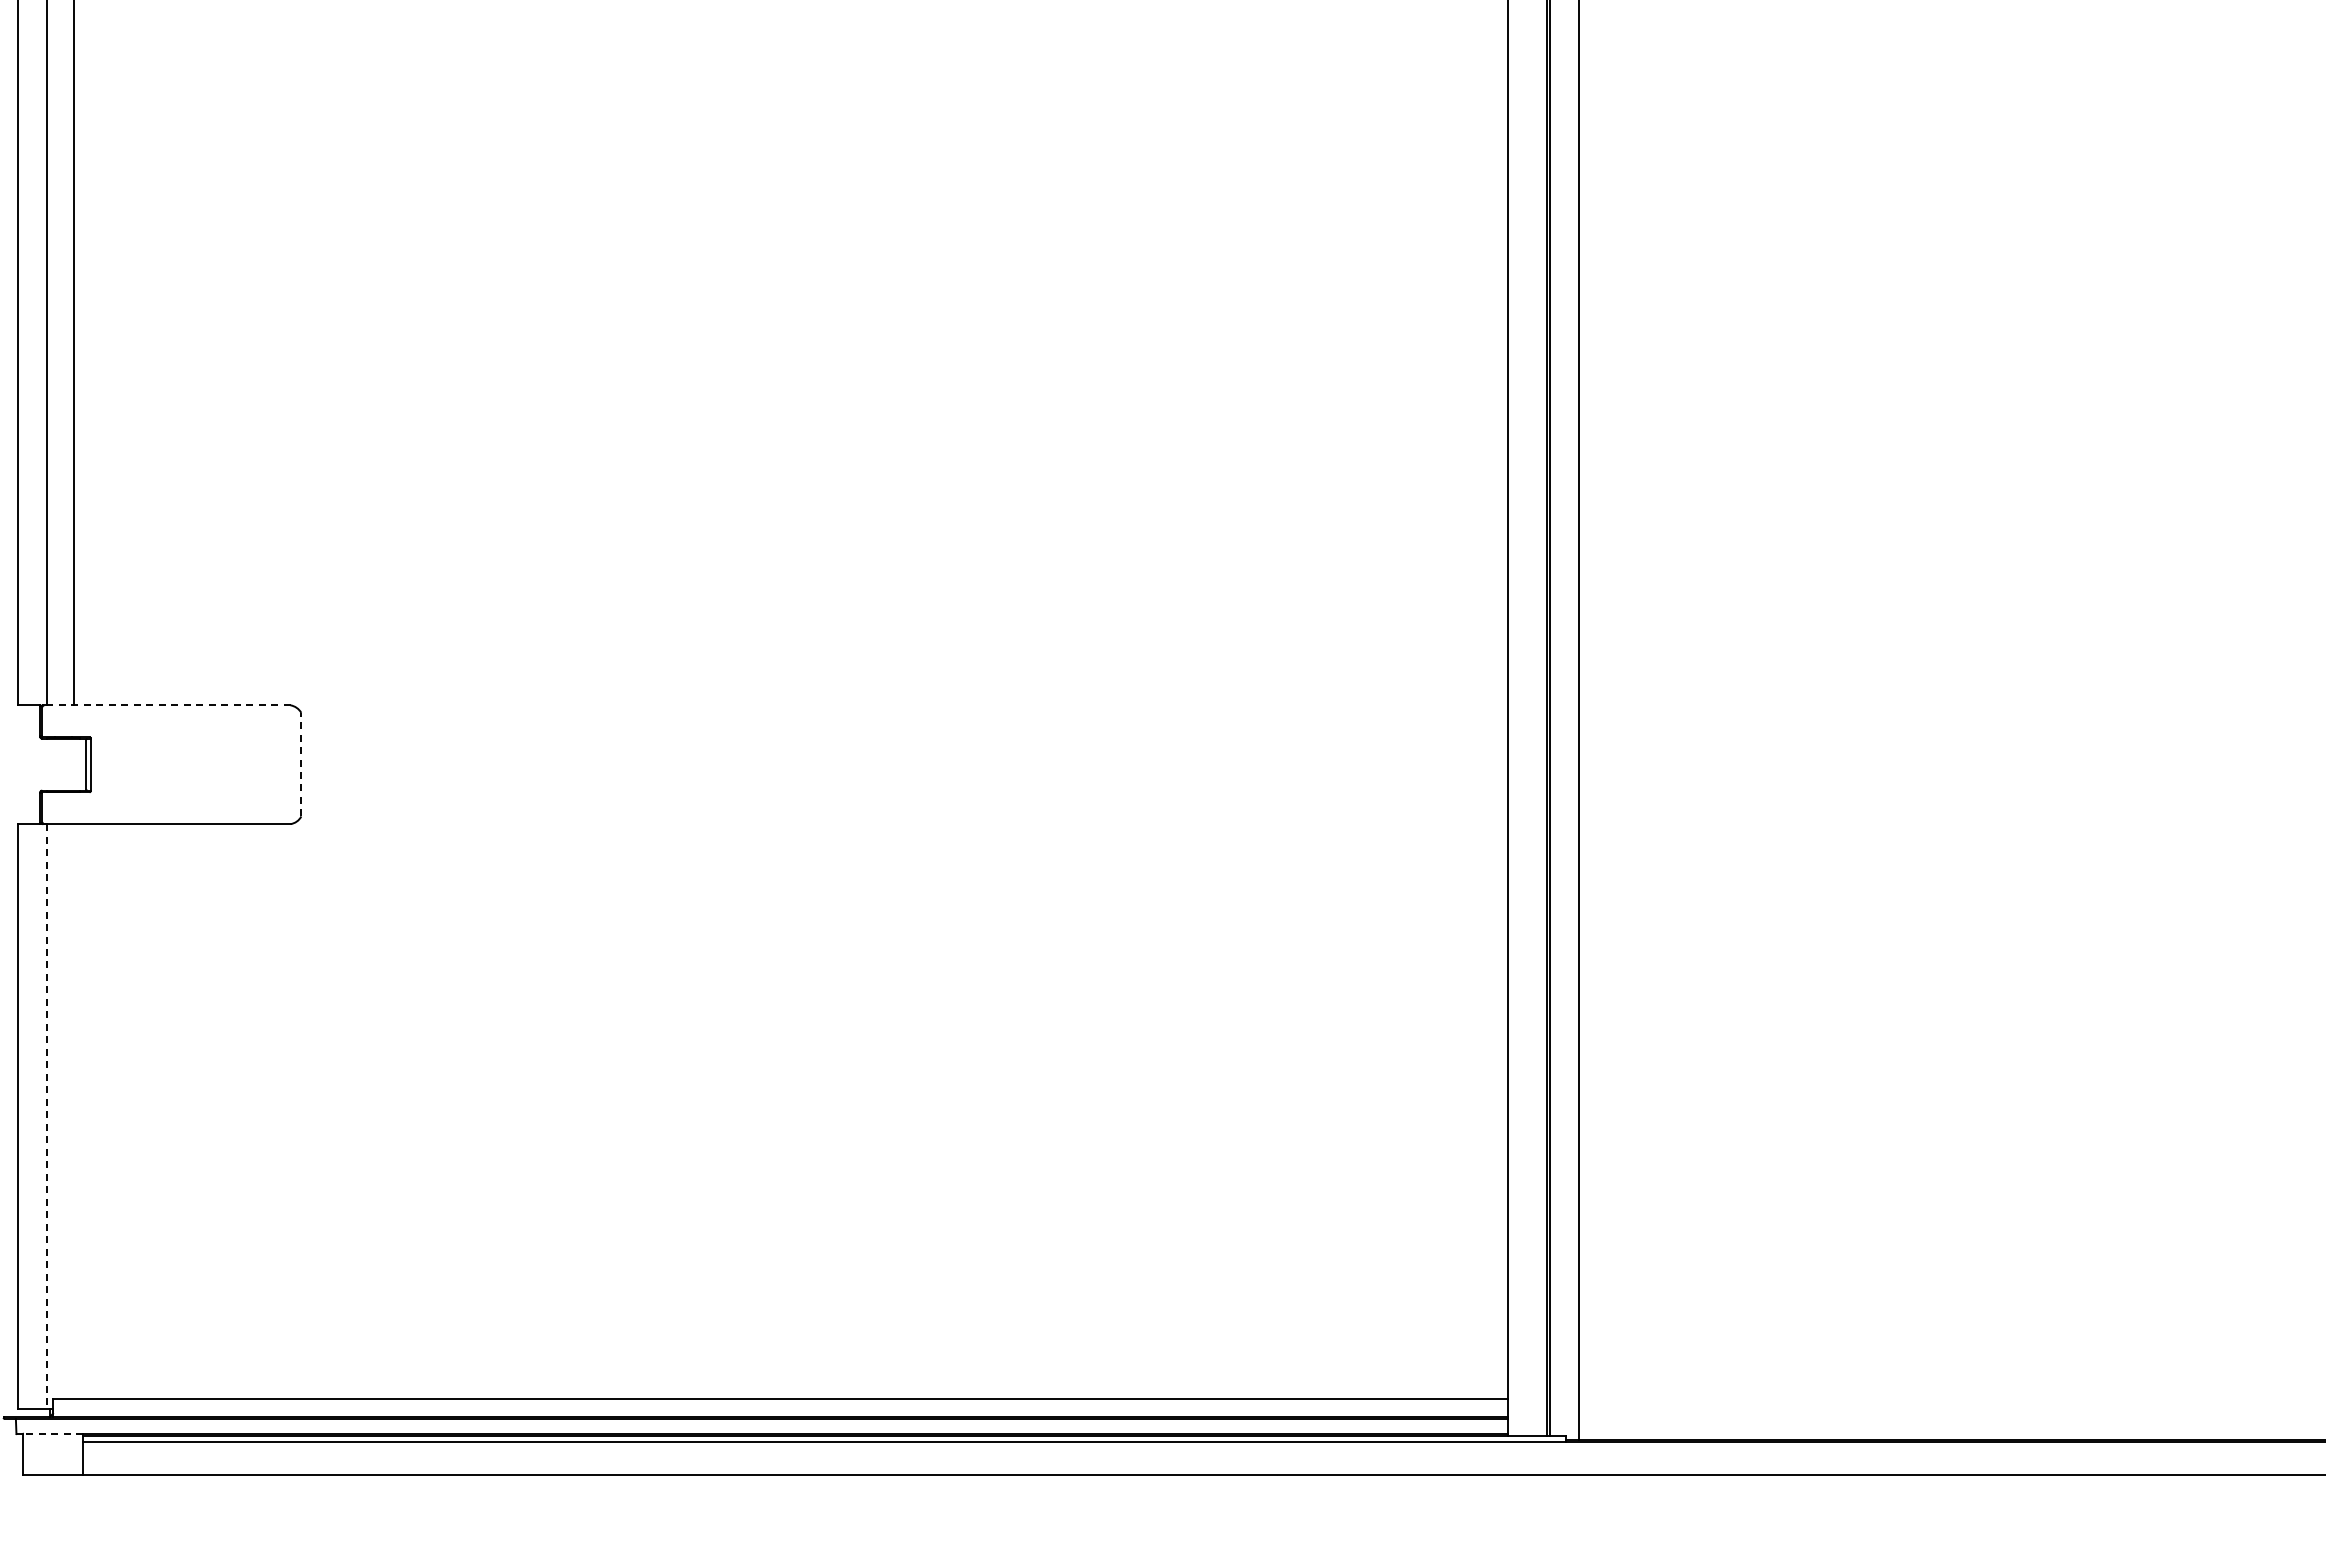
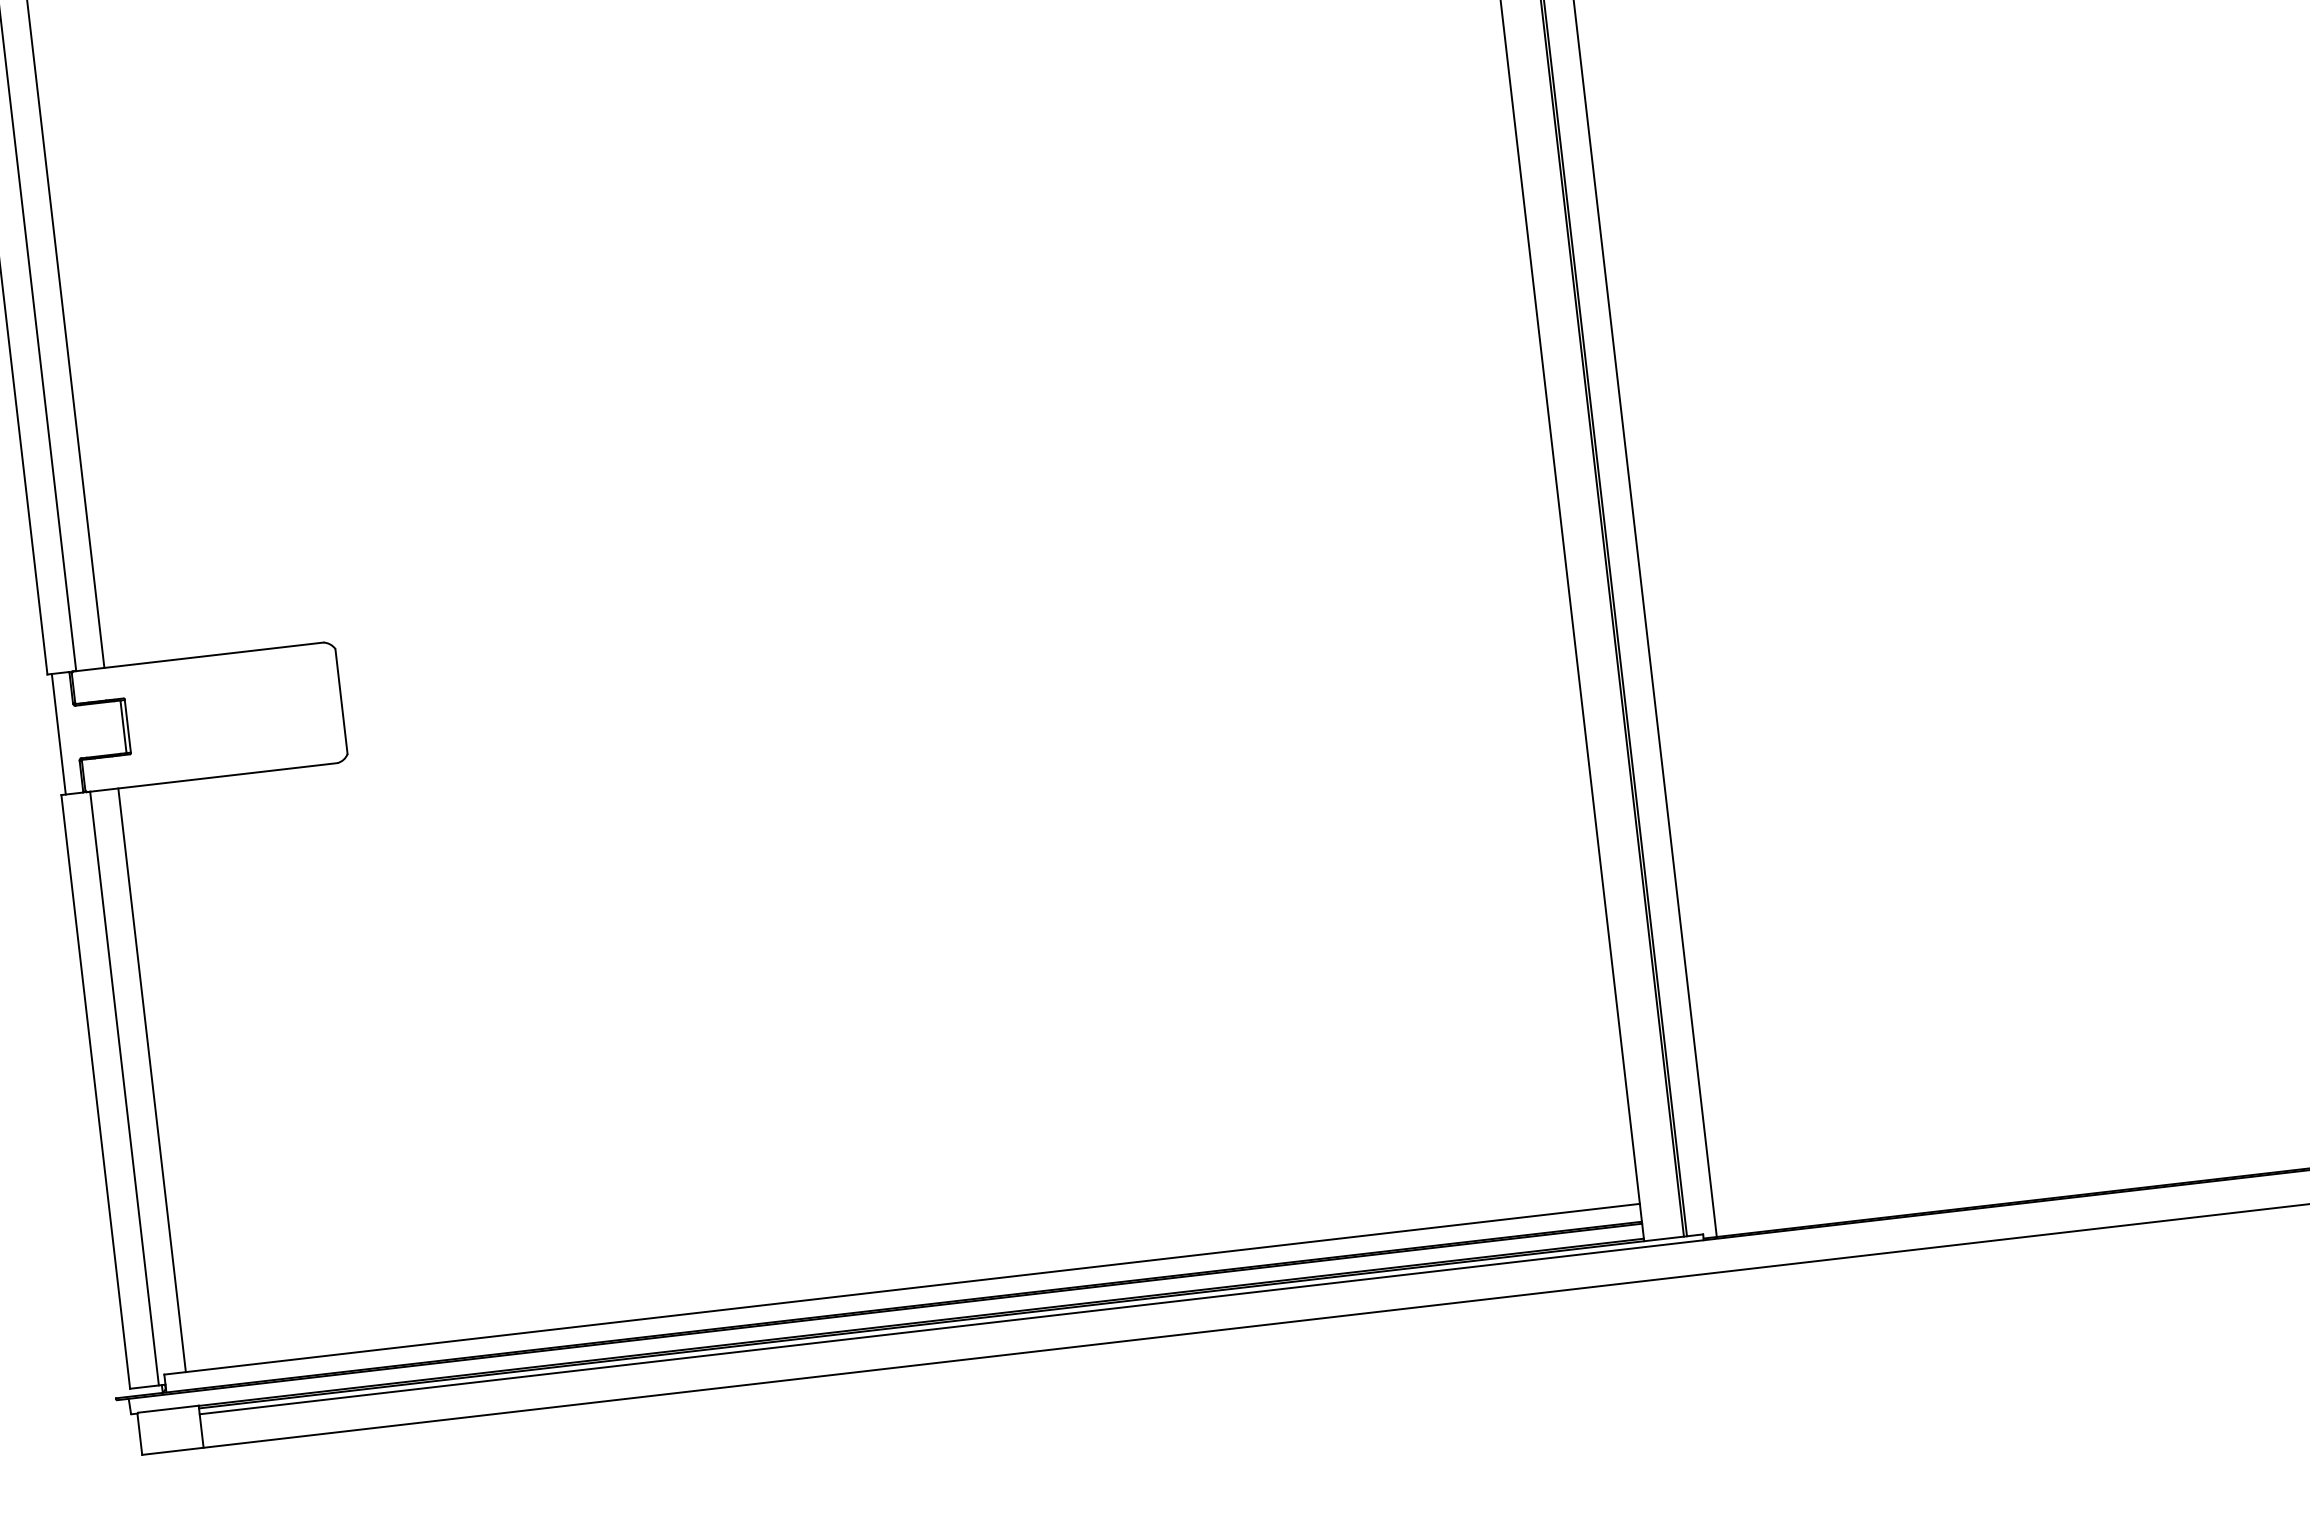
line: (166, 705) -> (197, 657), dashed -> solid
line: (22, 764) -> (58, 734), added
line: (301, 764) -> (341, 701), dashed -> solid
line: (74, 1111) -> (152, 1080), added
line: (46, 1116) -> (124, 1088), dashed -> solid
line: (53, 1433) -> (168, 1409), dashed -> solid

